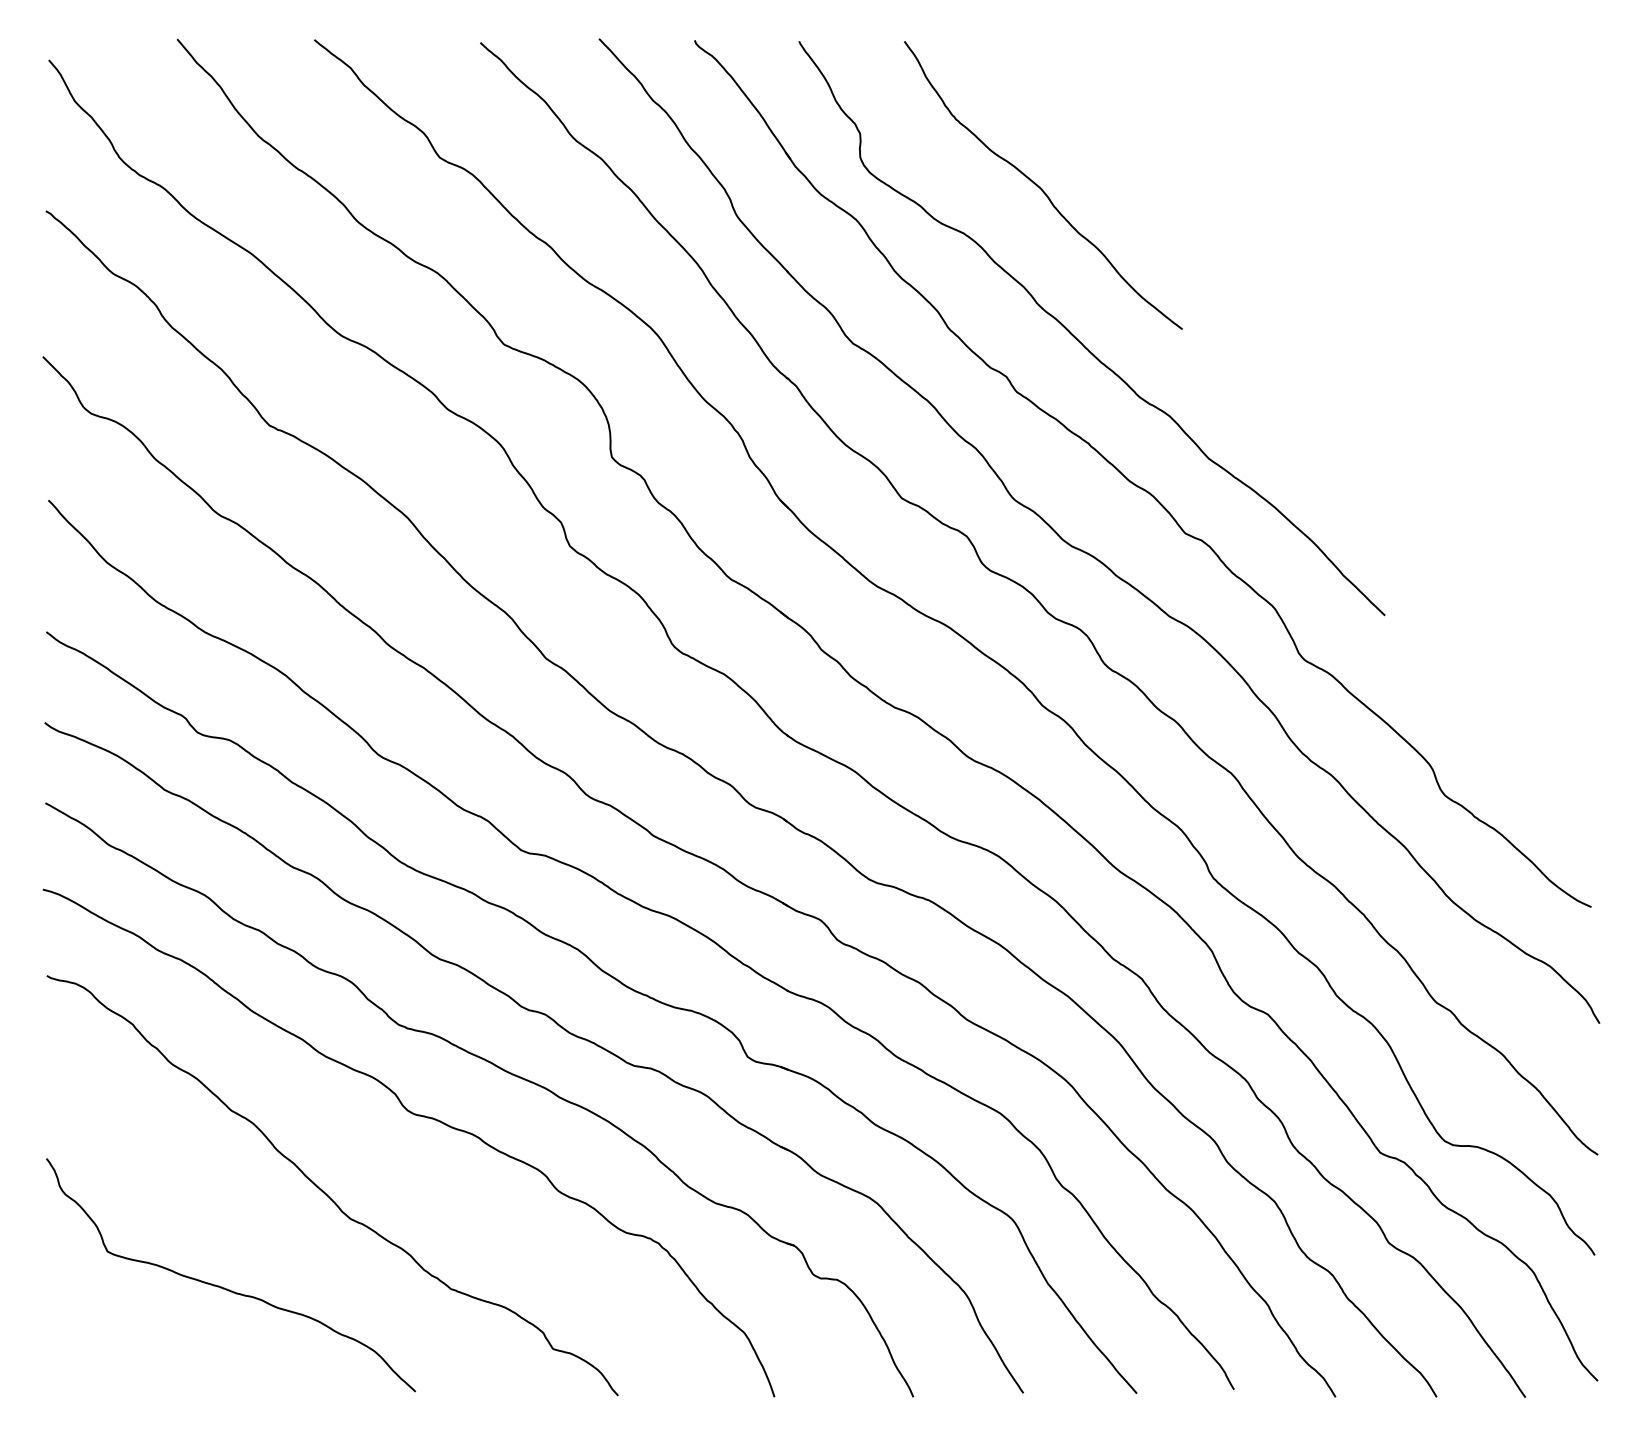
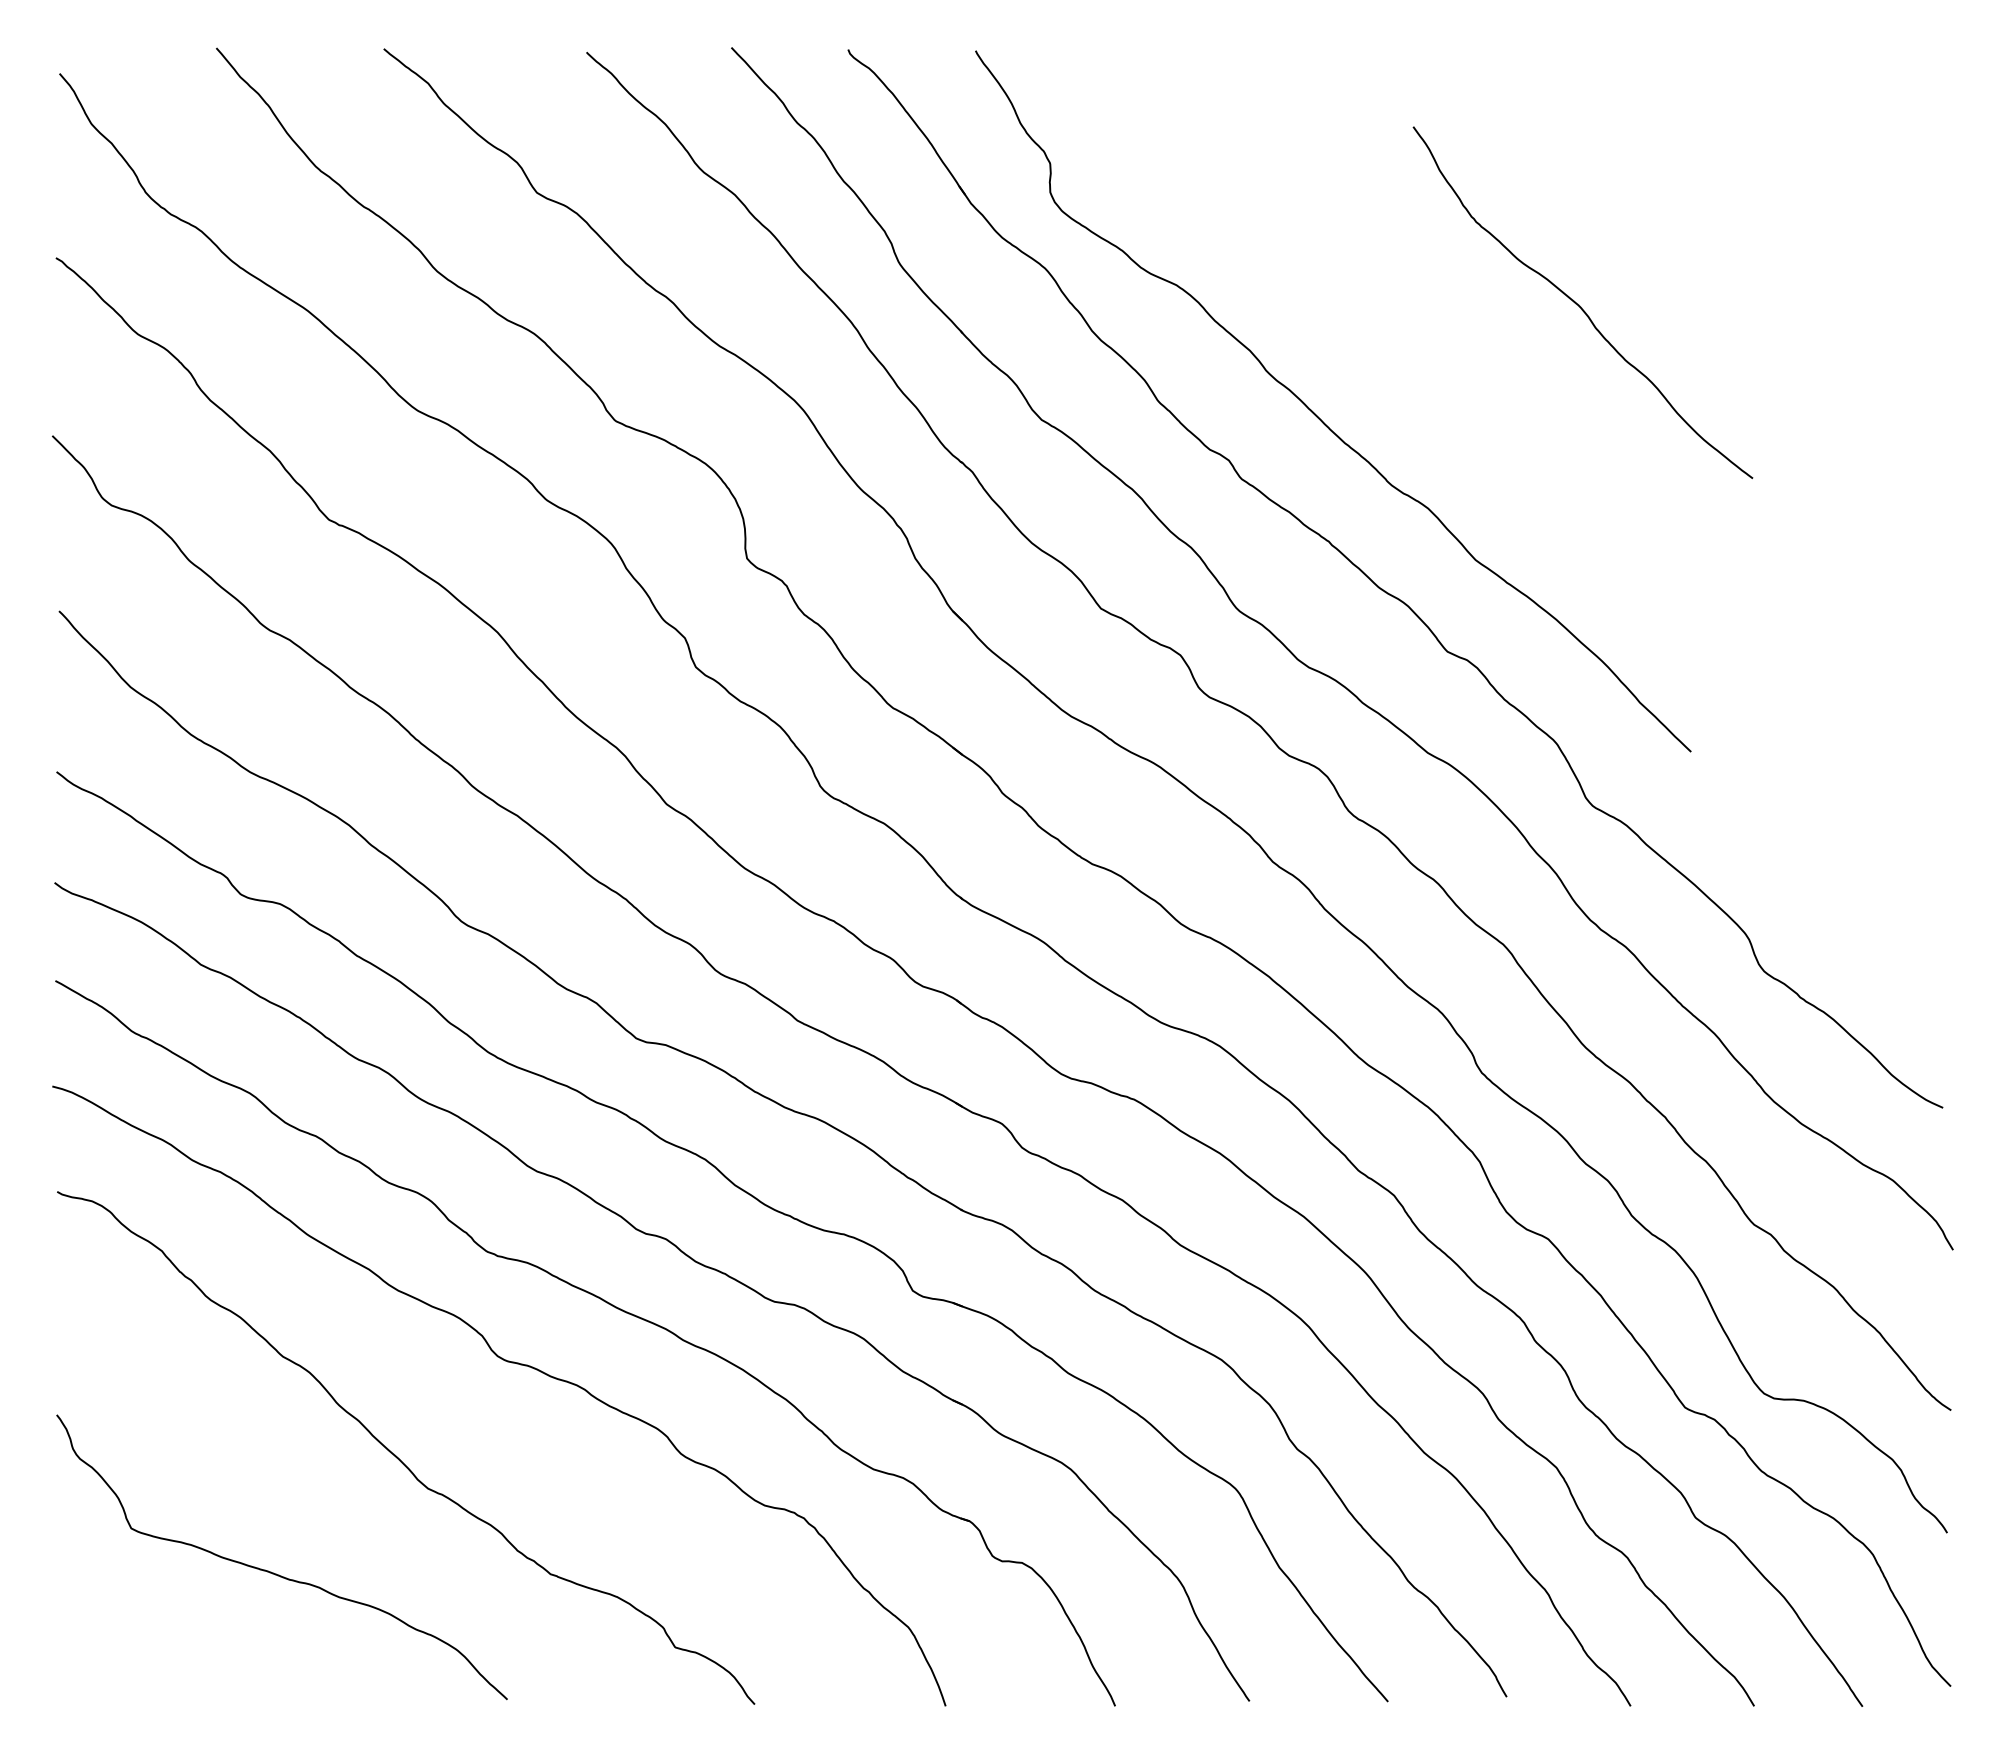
curve: (1040, 186) -> (1579, 304), moved

